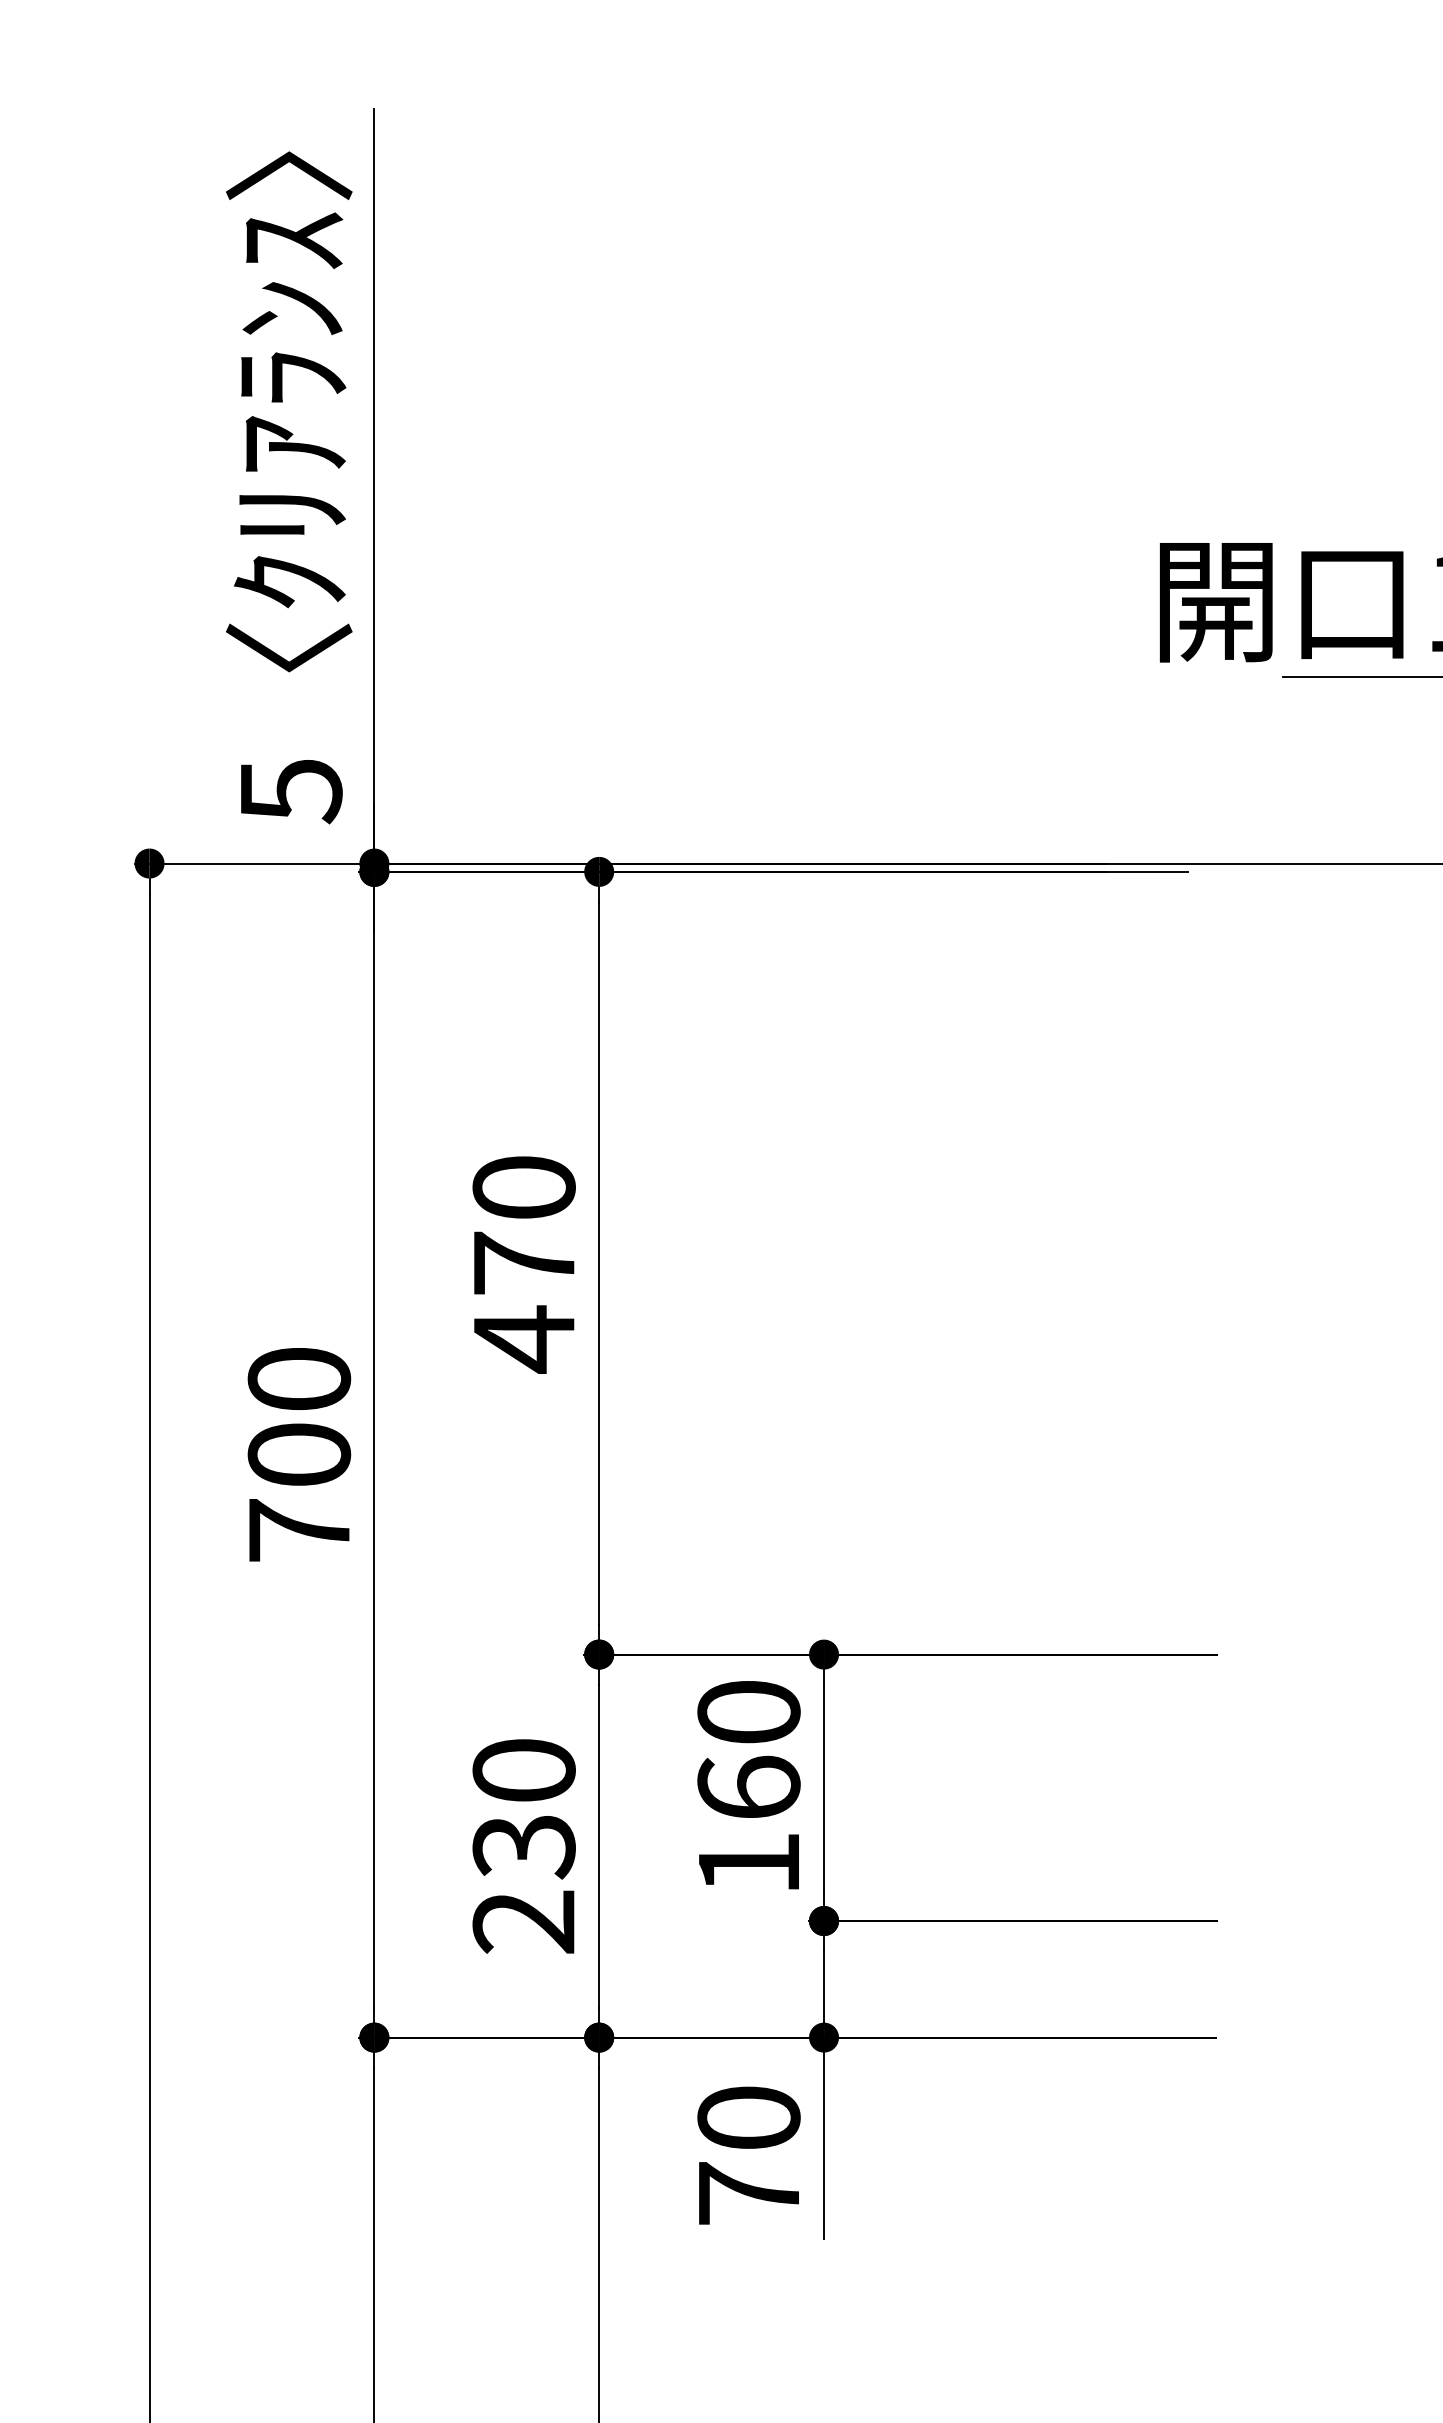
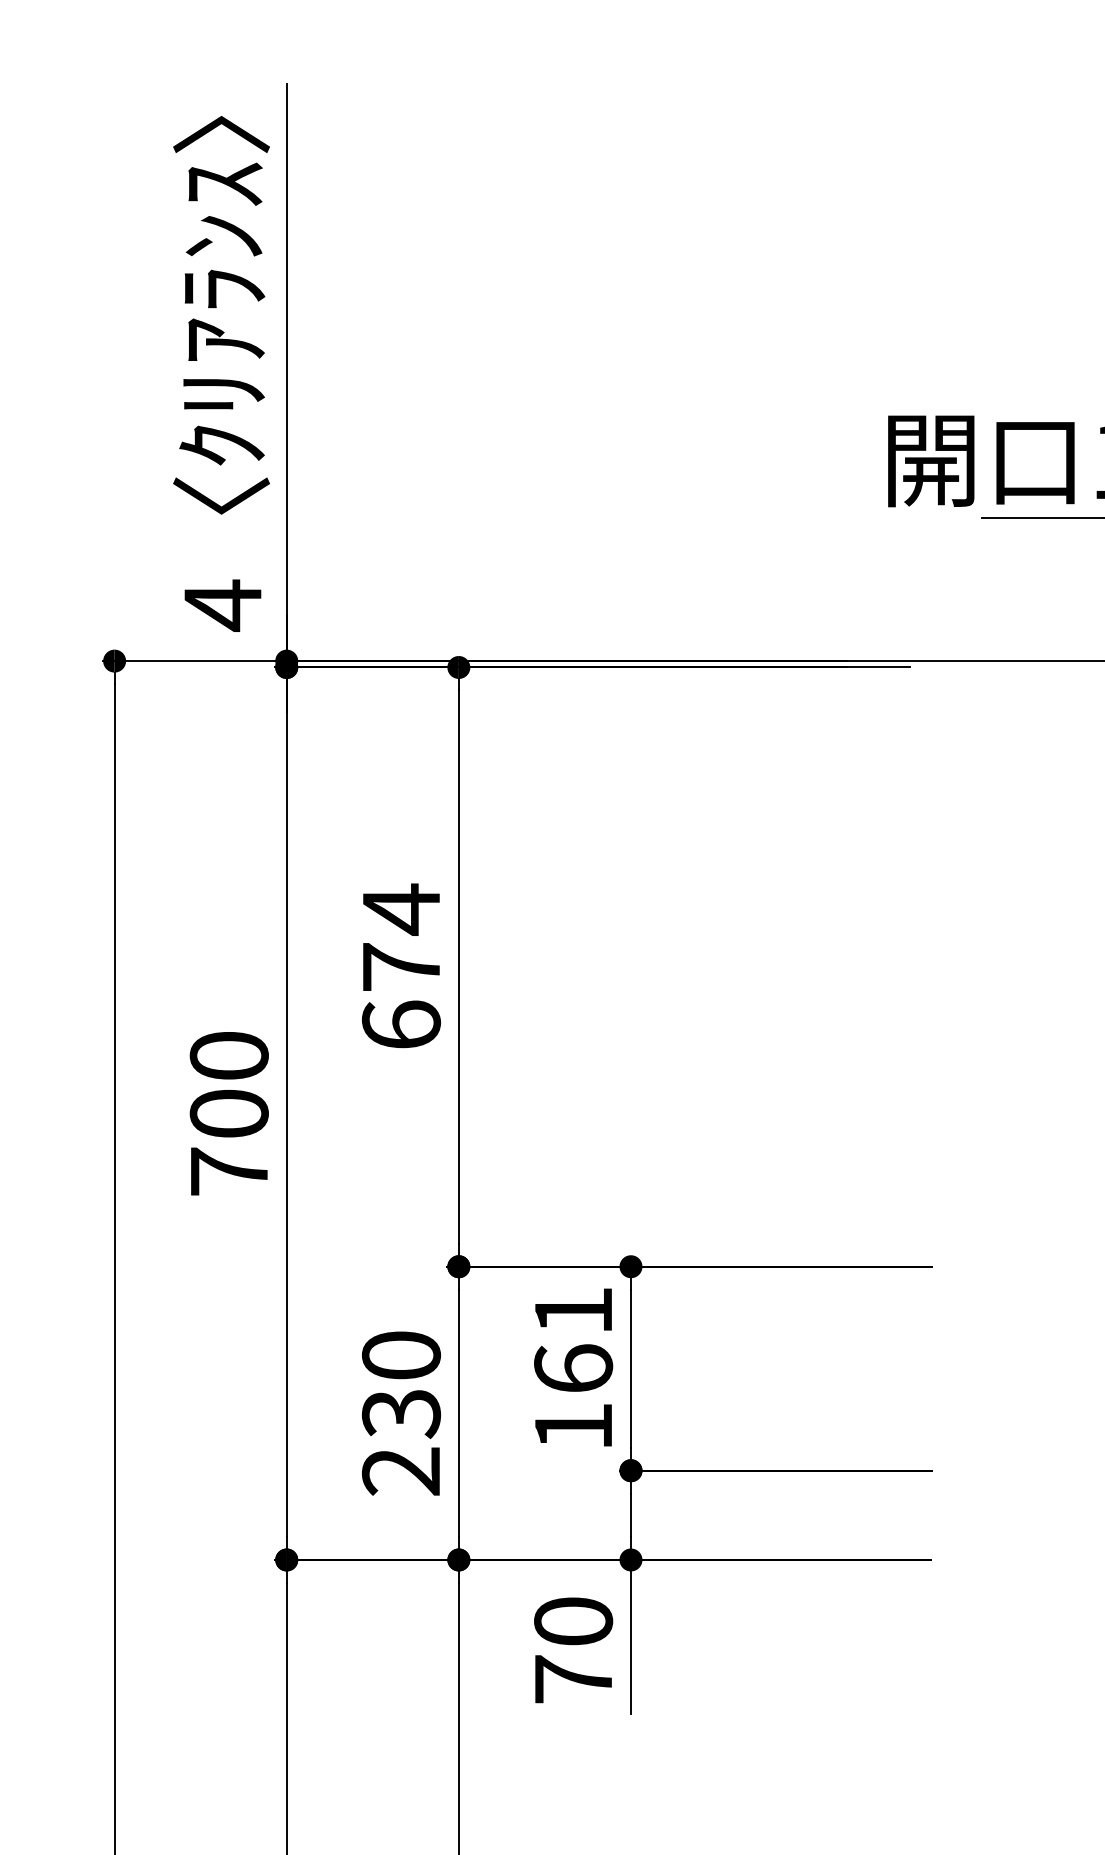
text: (291, 791) -> (223, 605), 5 -> 4
text: (523, 1263) -> (400, 967), 470 -> 674
text: (748, 1712) -> (573, 1311), 160 -> 161

